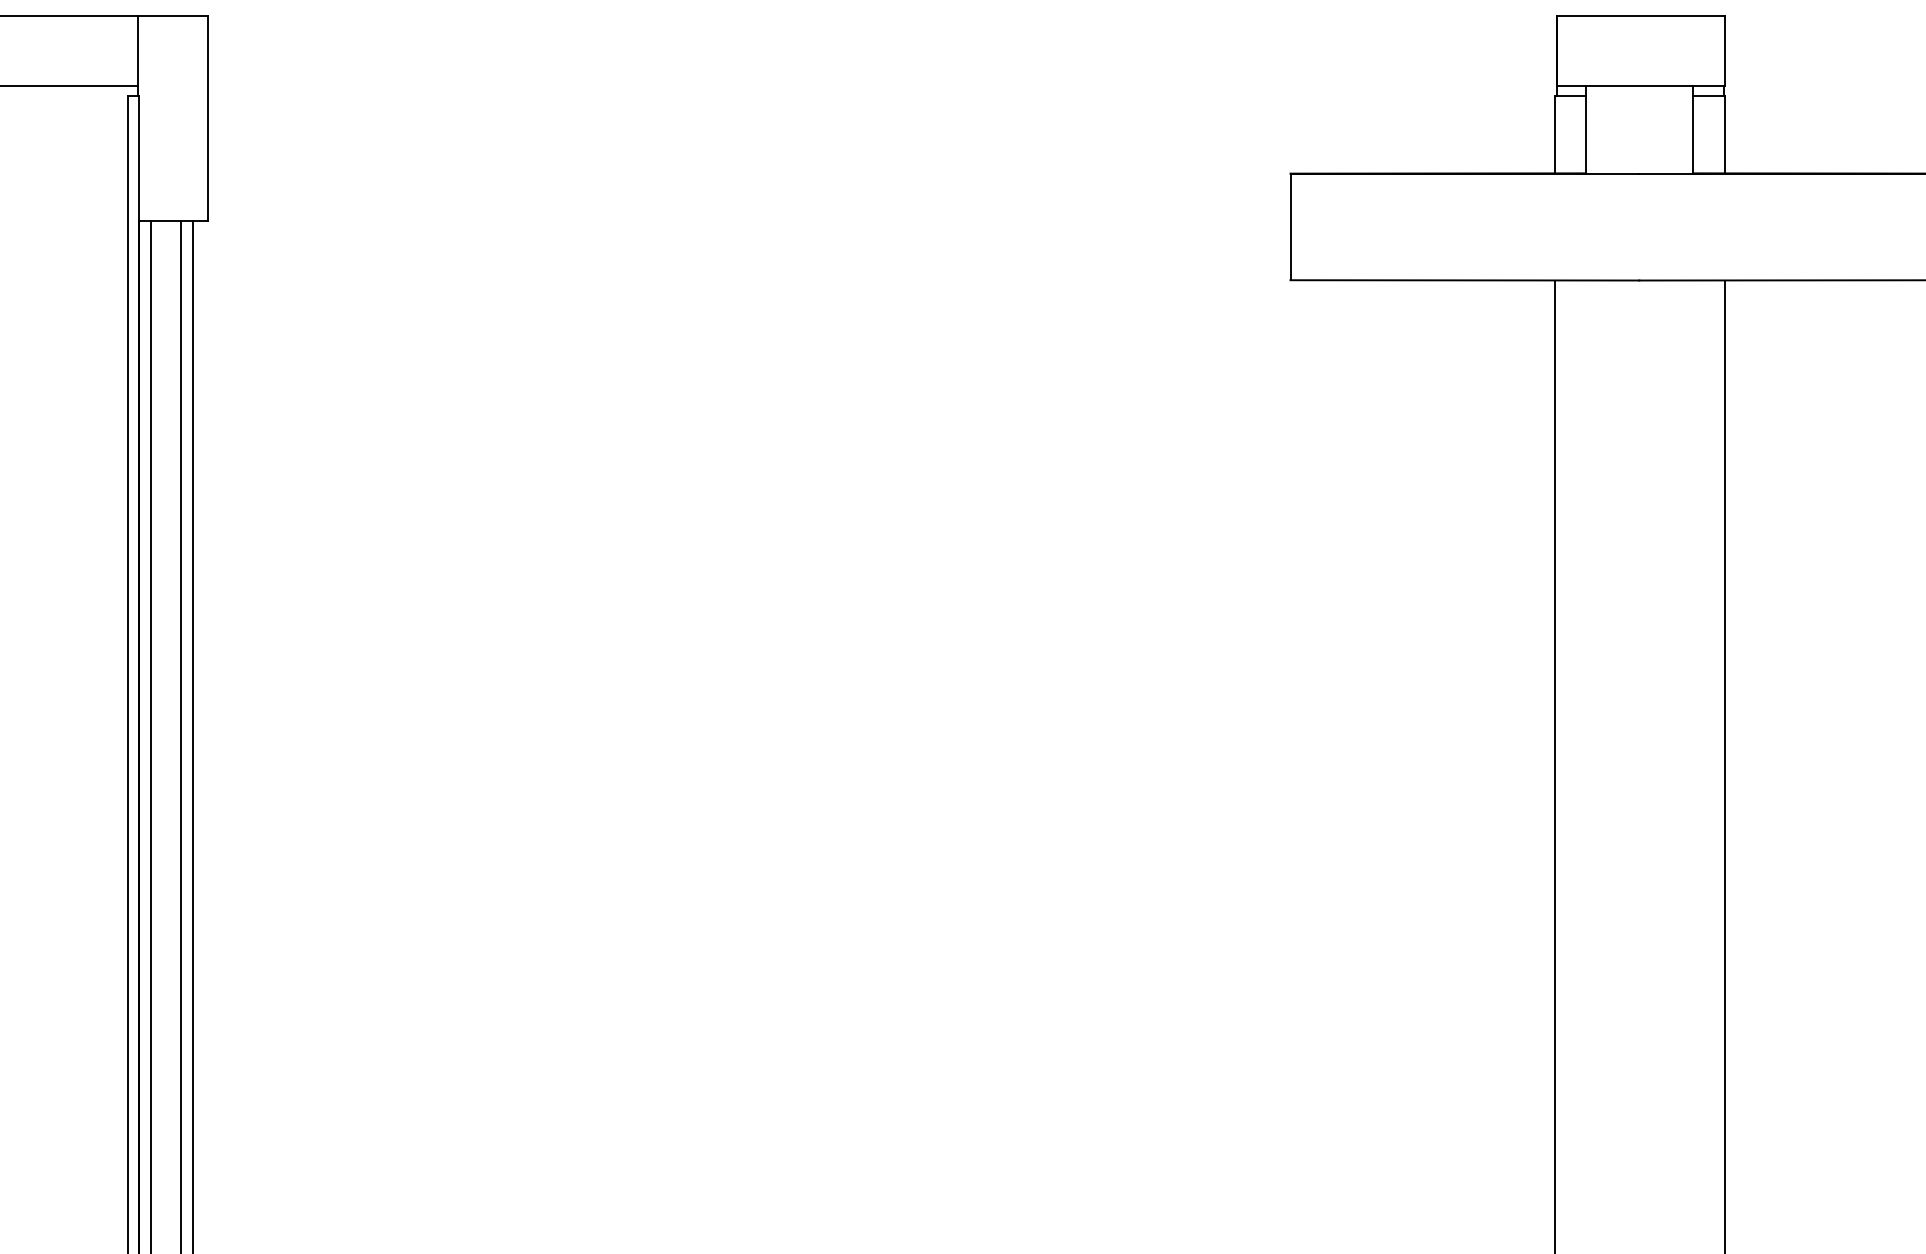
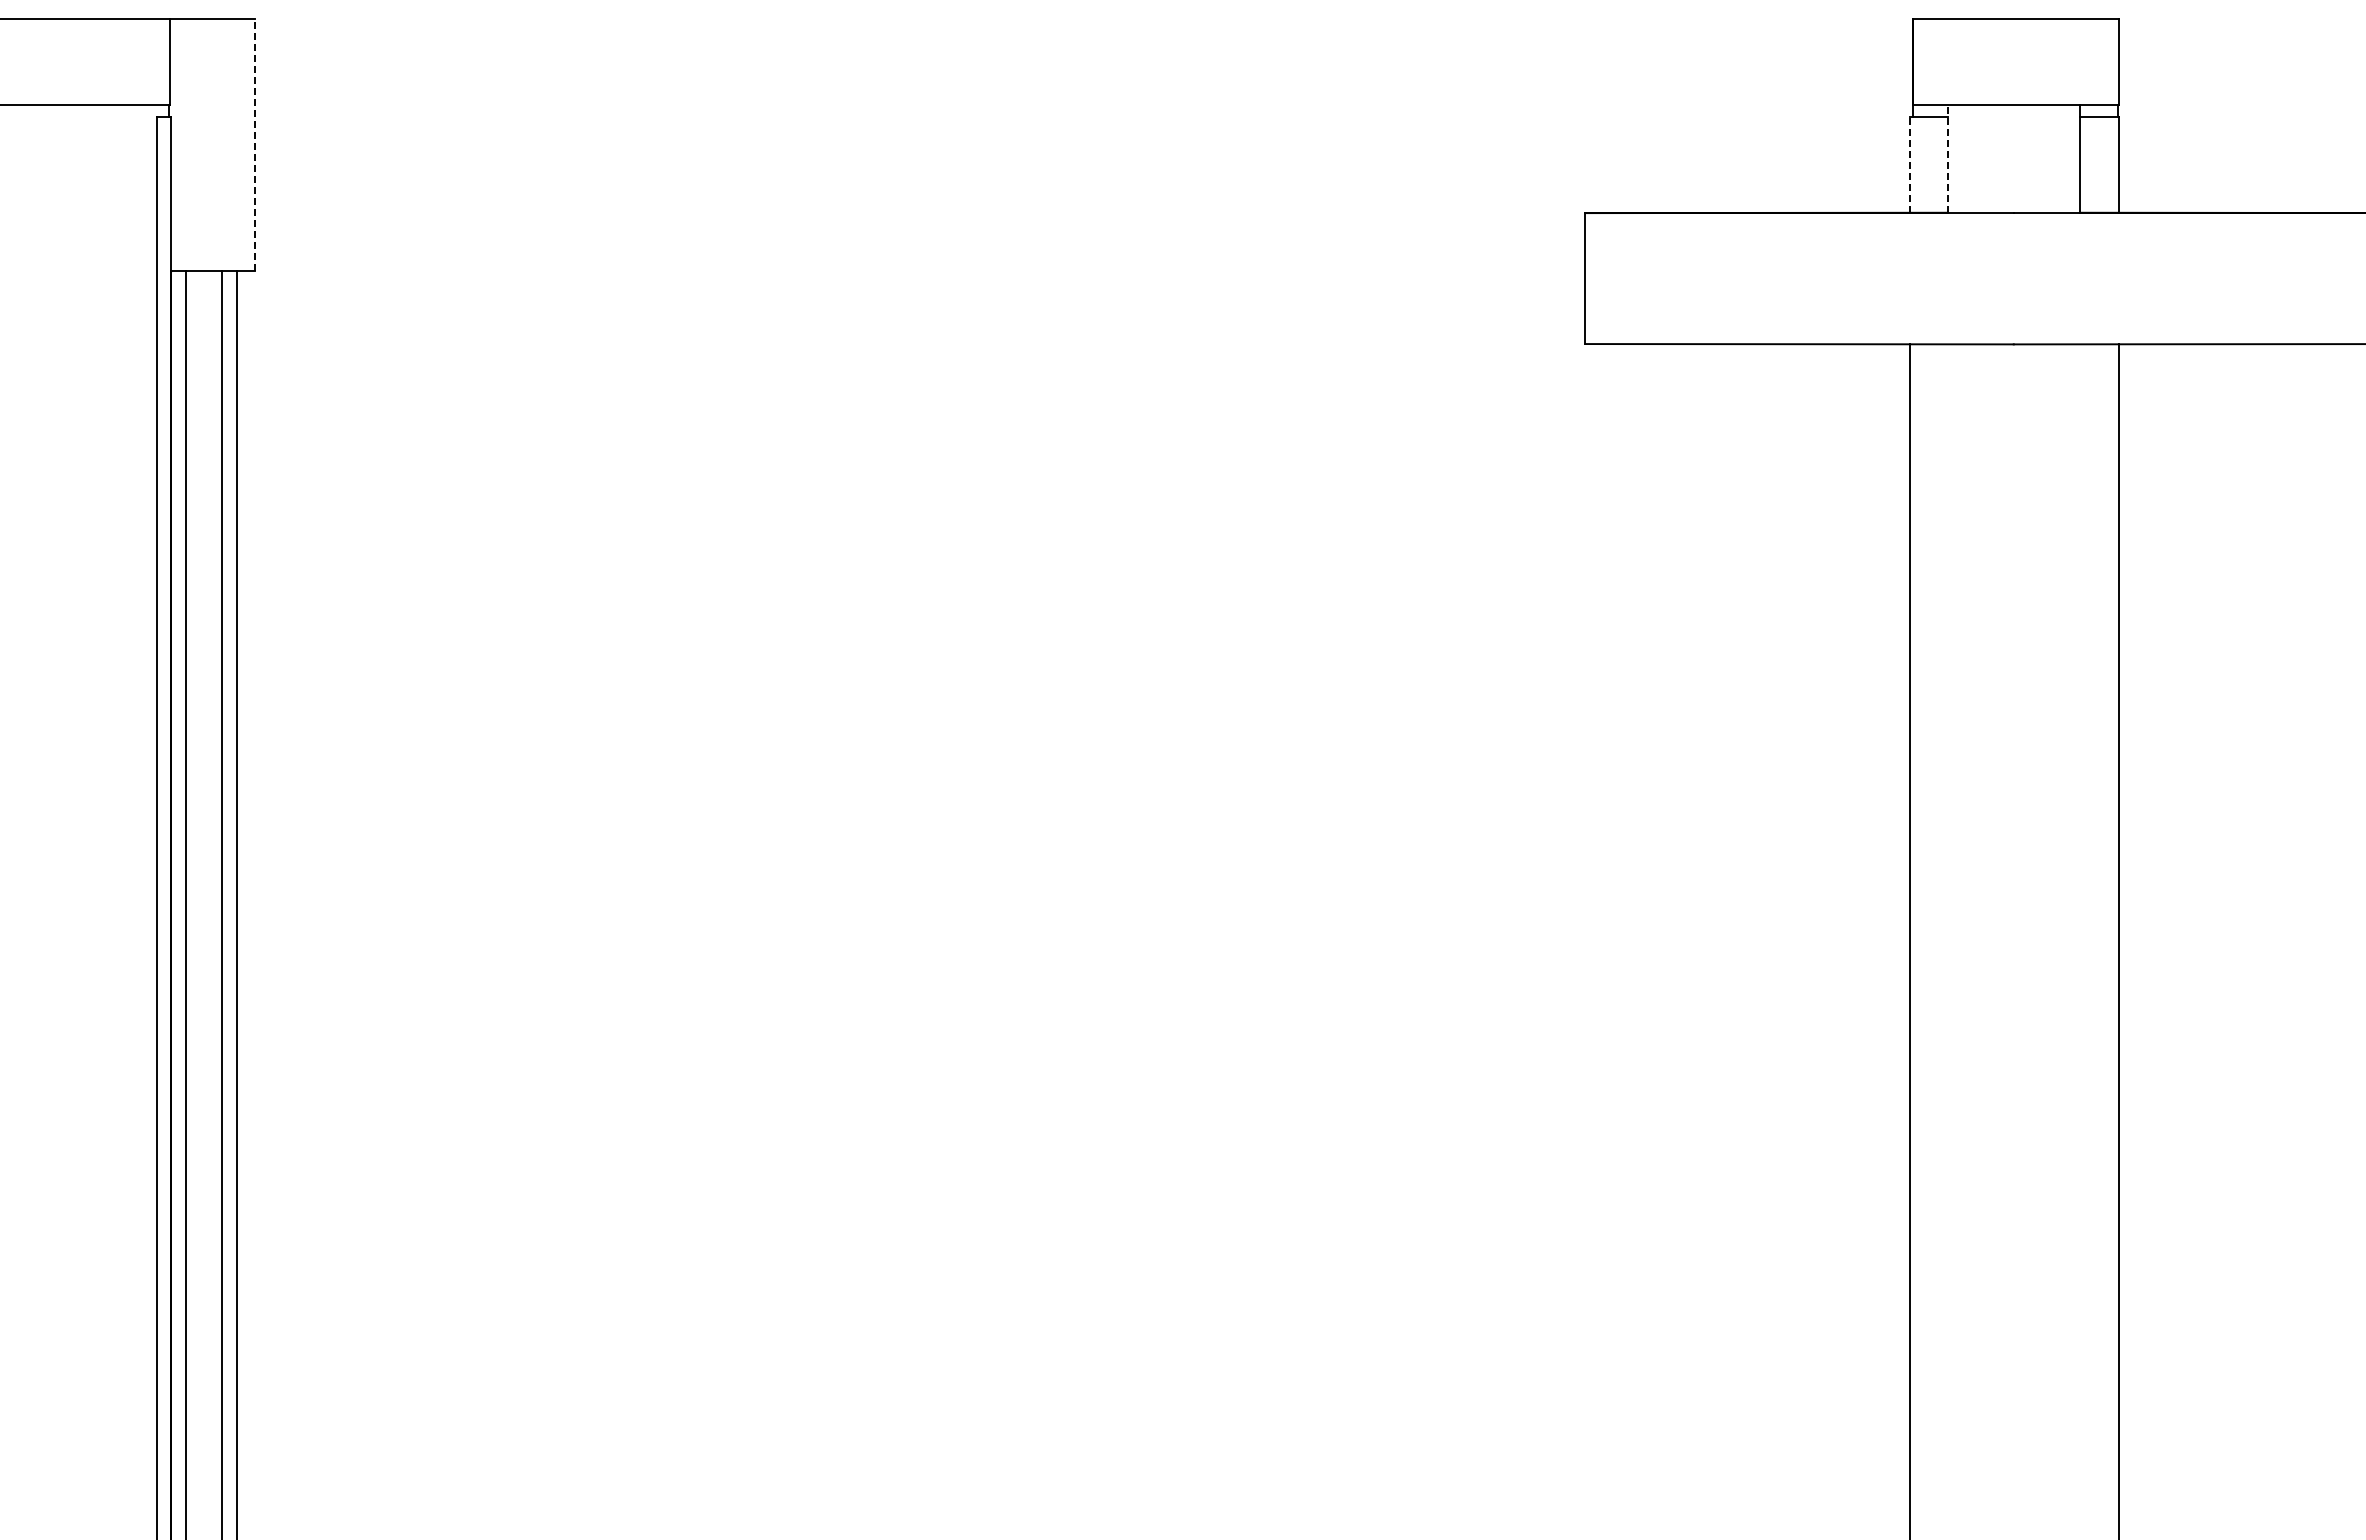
line: (207, 118) -> (255, 145), solid -> dashed
line: (1585, 129) -> (1947, 159), solid -> dashed
line: (1555, 134) -> (1910, 164), solid -> dashed

